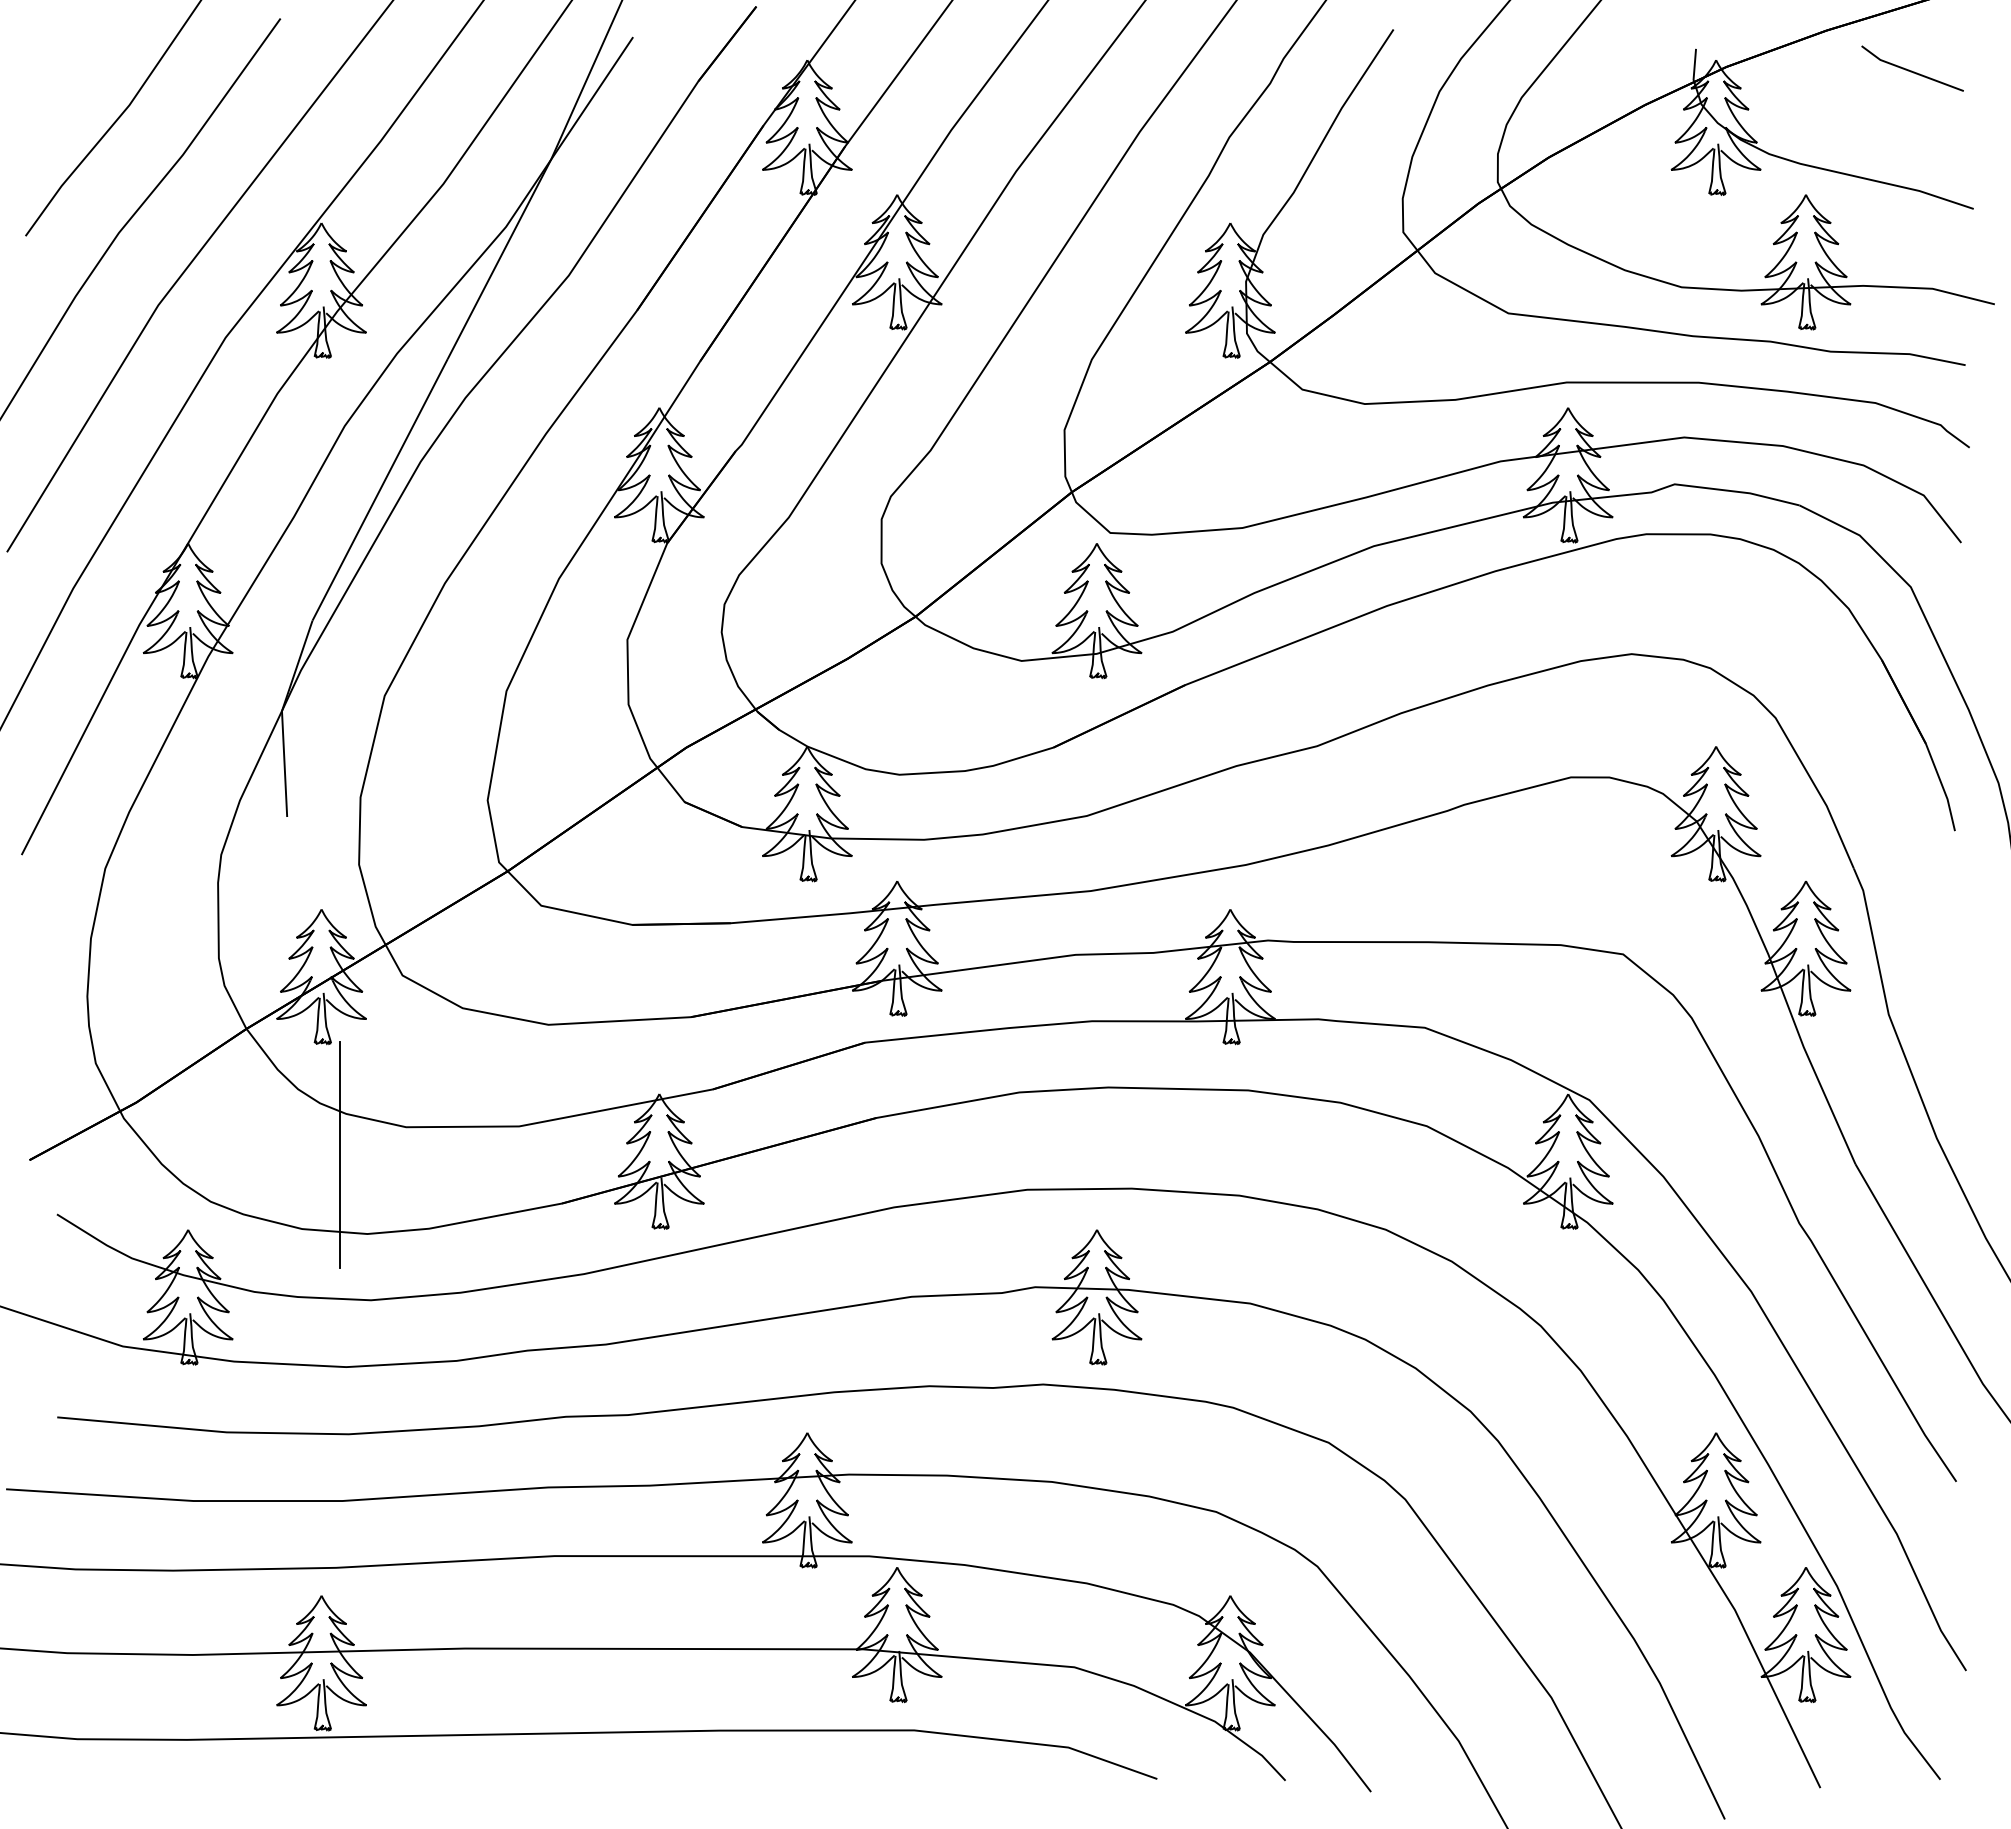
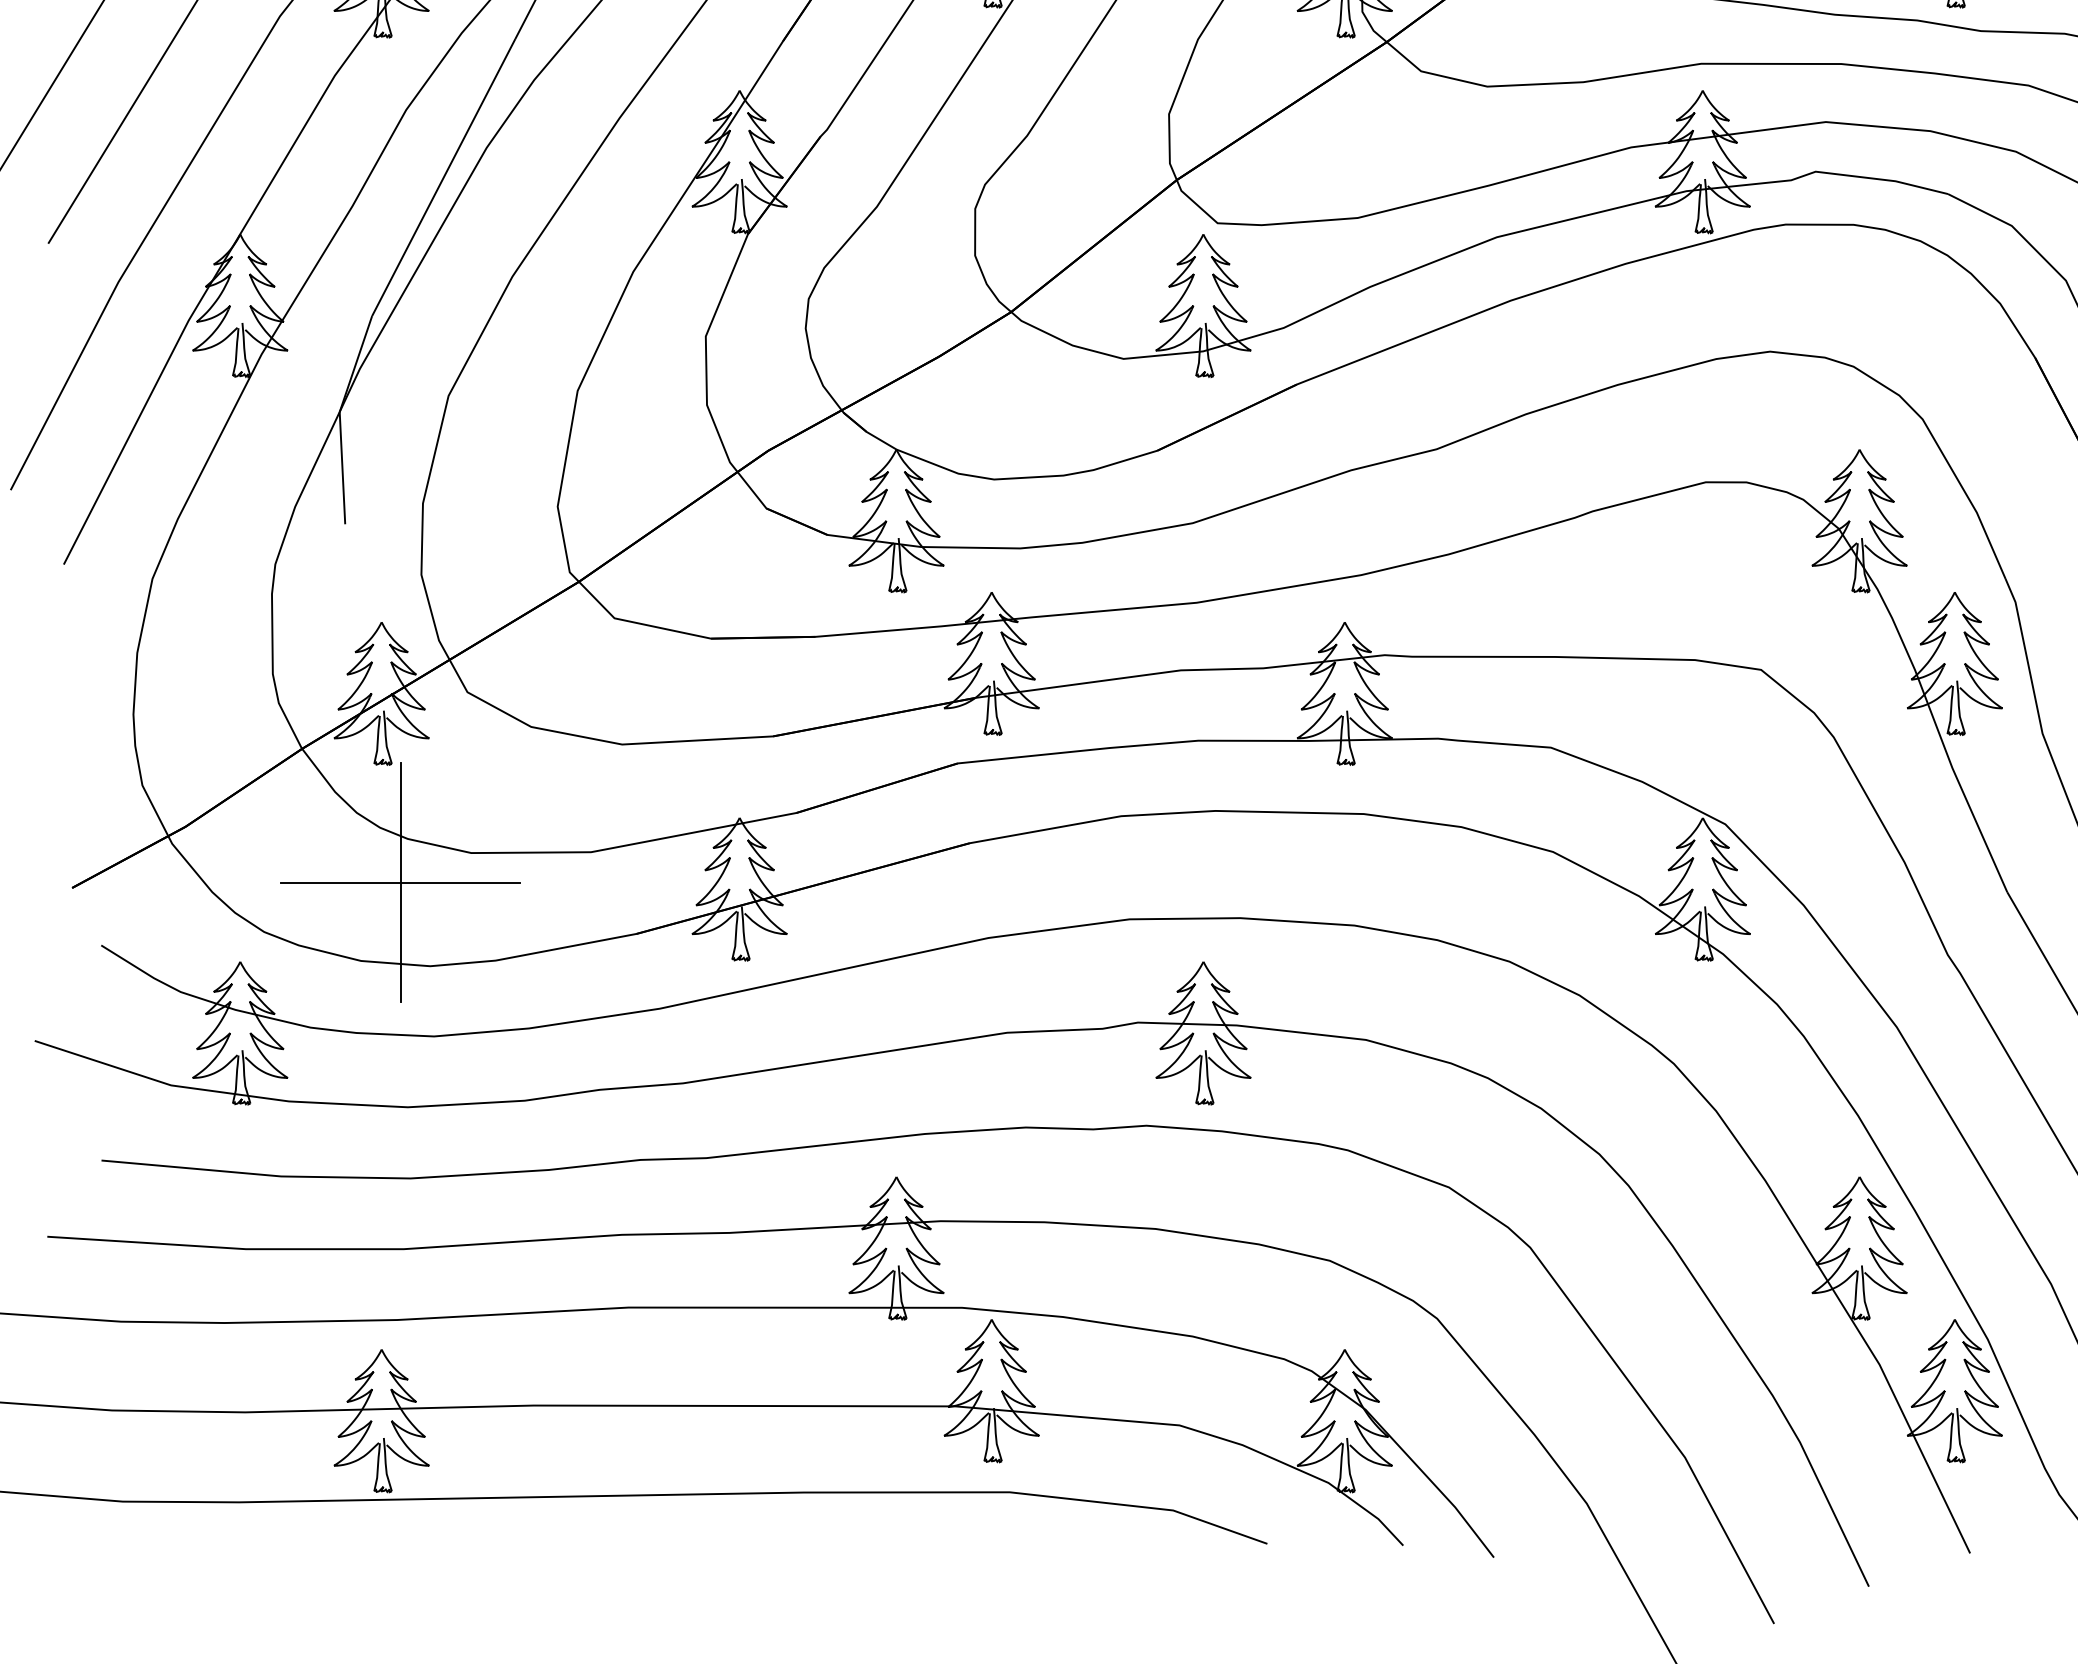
line: (339, 1155) -> (400, 883), added

